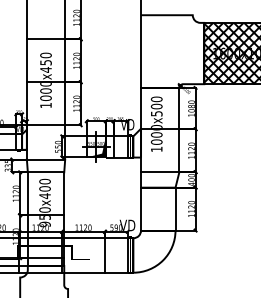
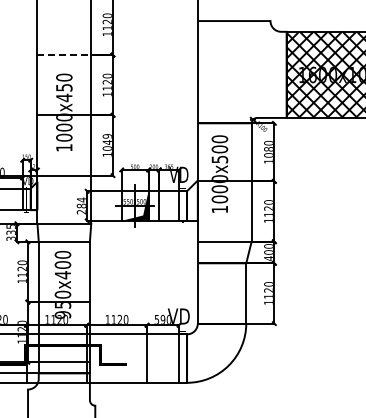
line: (46, 39) -> (64, 55), solid -> dashed
text: (76, 101) -> (106, 142), 1120 -> 1049
text: (57, 146) -> (80, 205), 550 -> 284

